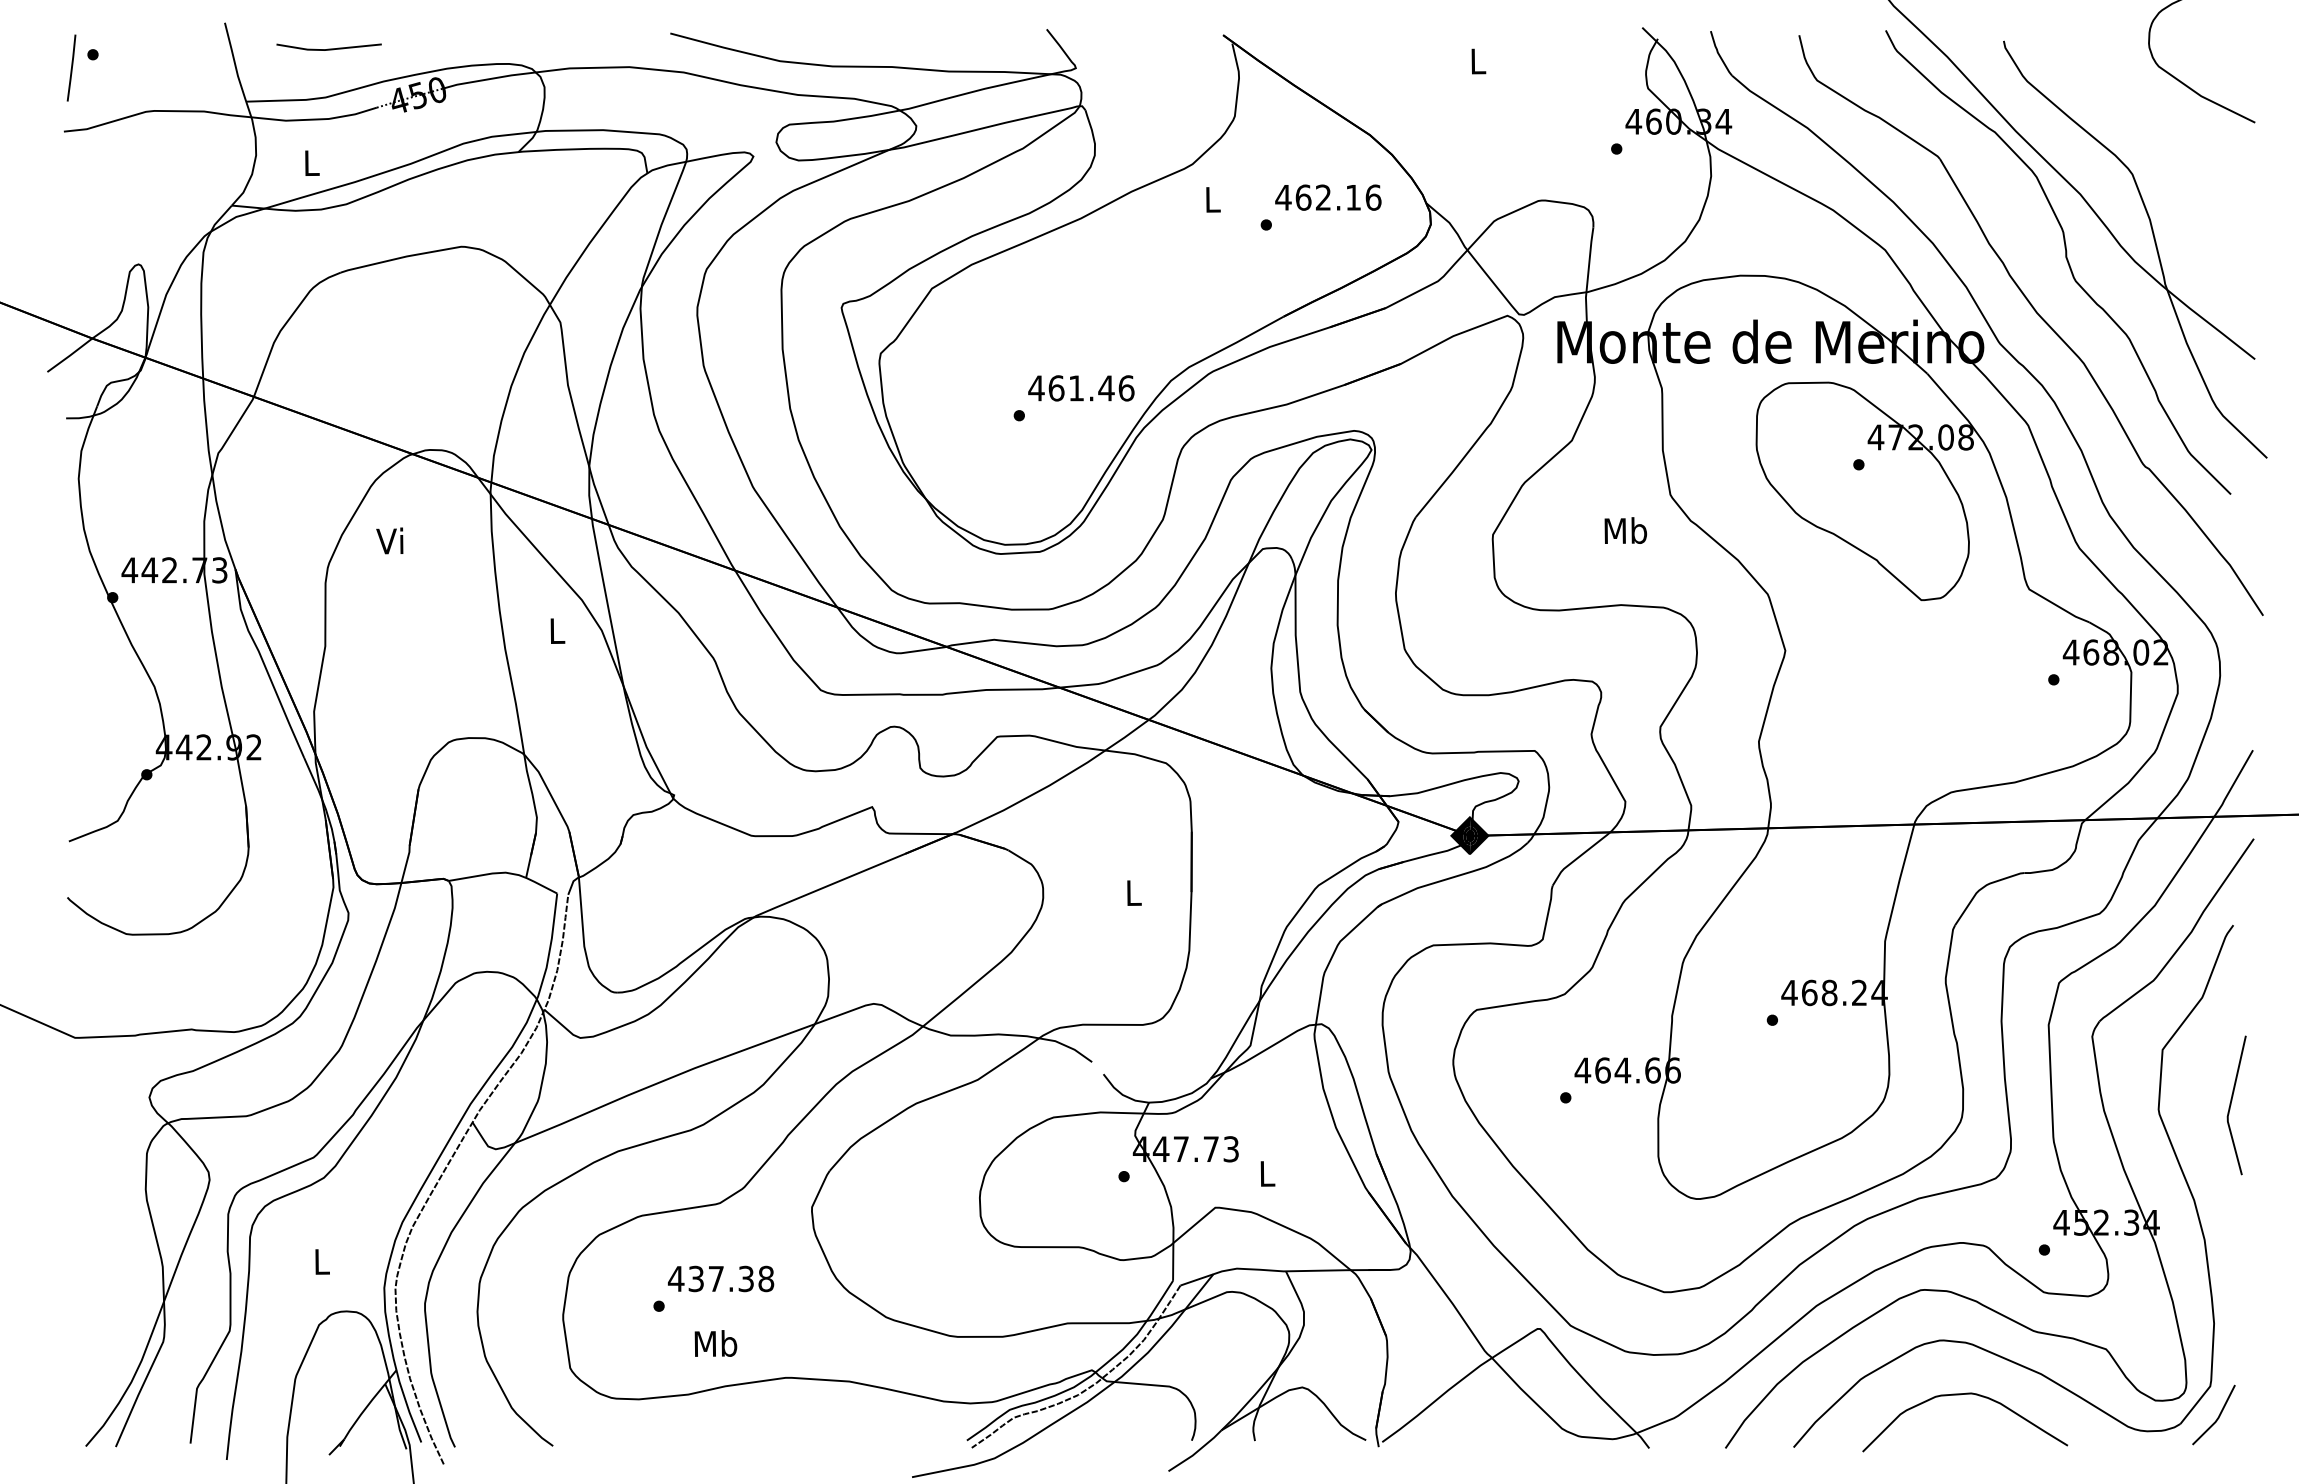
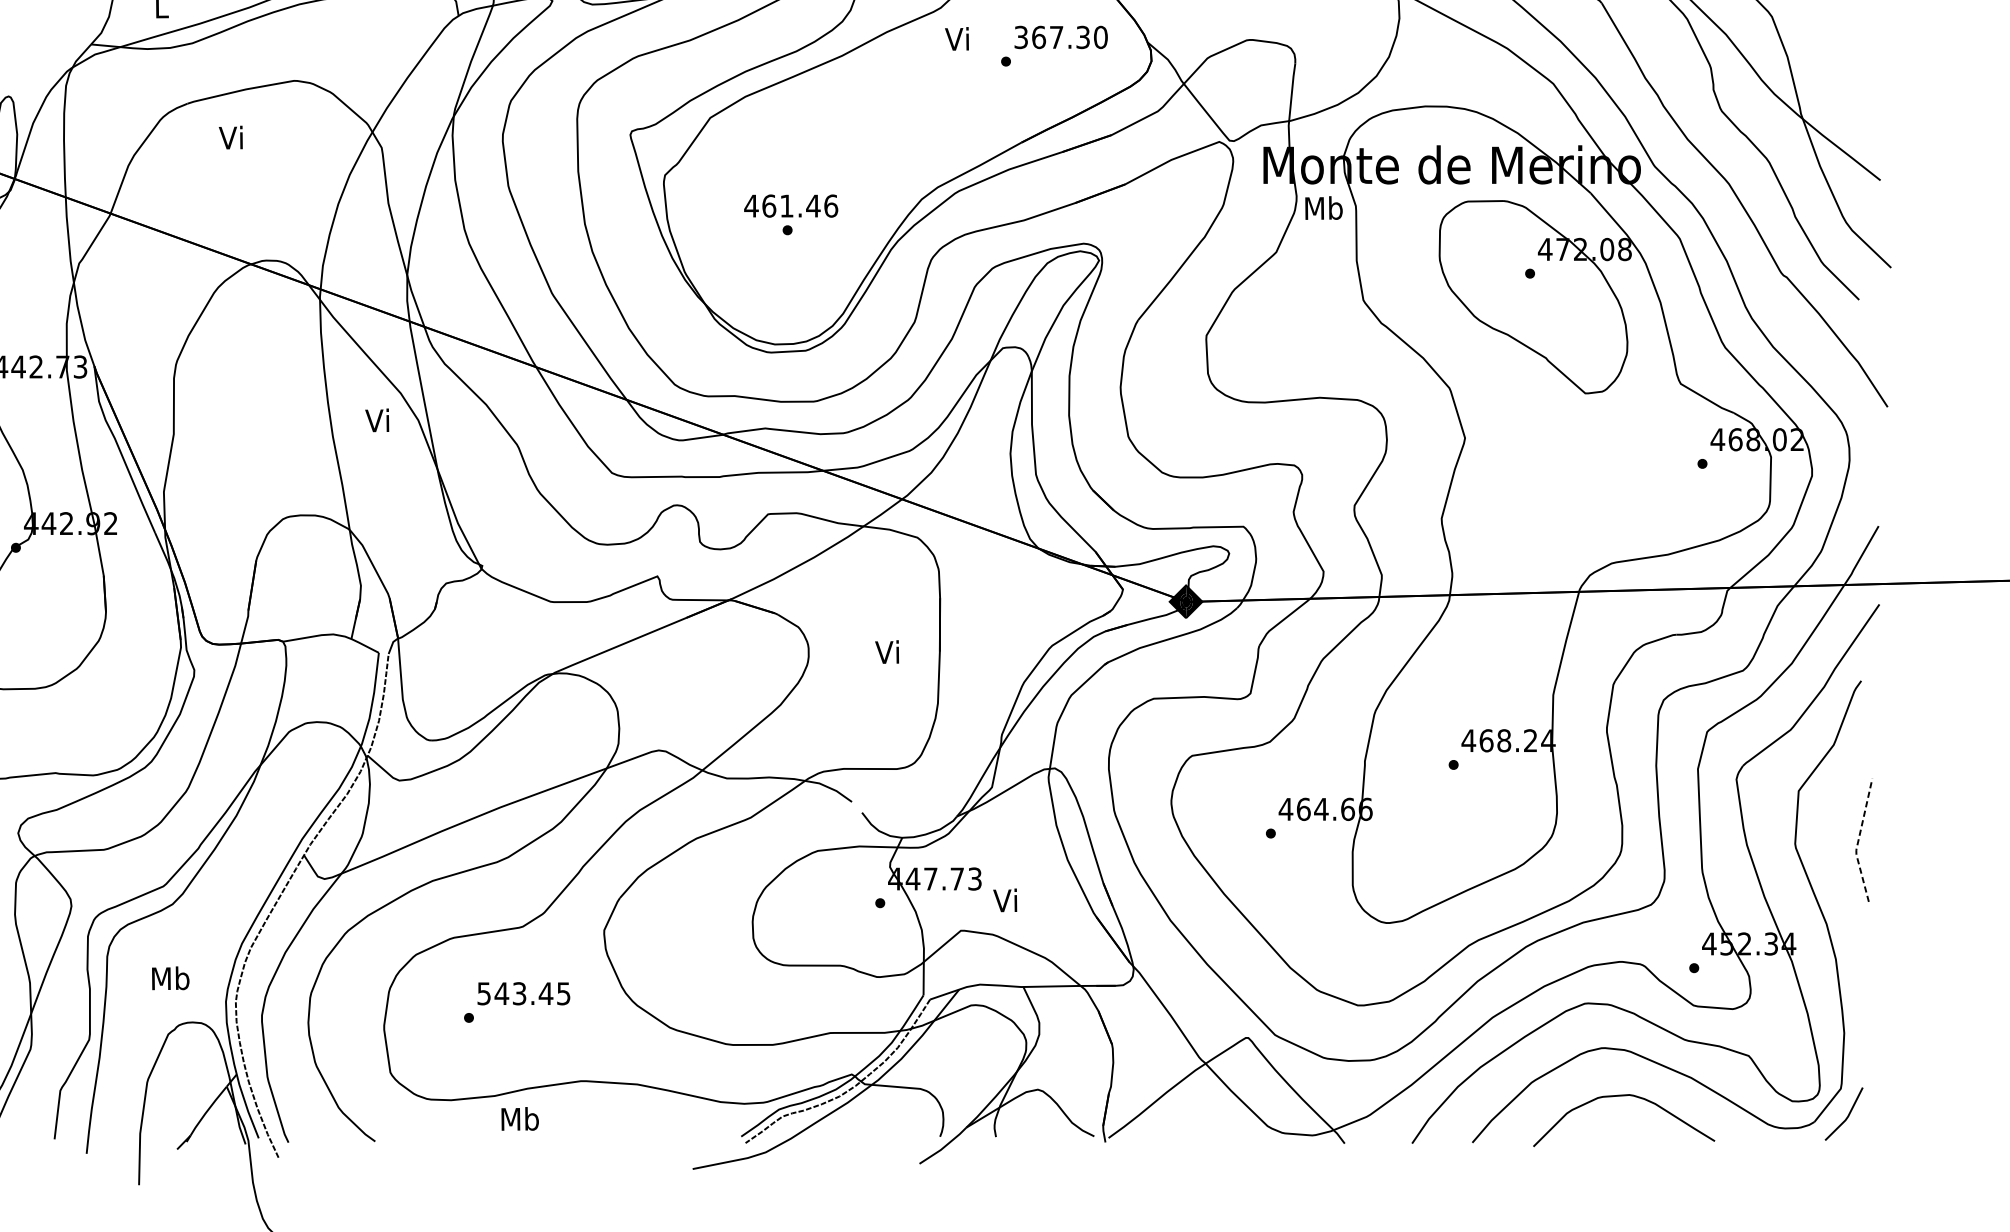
text: (1328, 197) -> (1061, 37), 462.16 -> 367.30
text: (1210, 199) -> (956, 39), L -> Vi
text: (1081, 388) -> (791, 206), moved
text: (1625, 530) -> (1323, 207), moved
text: (389, 540) -> (230, 137), moved
text: (554, 630) -> (376, 420), L -> Vi
text: (1131, 892) -> (886, 651), L -> Vi
line: (2229, 1106) -> (1857, 841), solid -> dashed
text: (1264, 1173) -> (1004, 900), L -> Vi
text: (321, 1261) -> (170, 978), L -> Mb
text: (720, 1278) -> (523, 993), 437.38 -> 543.45
text: (715, 1343) -> (519, 1118), moved

